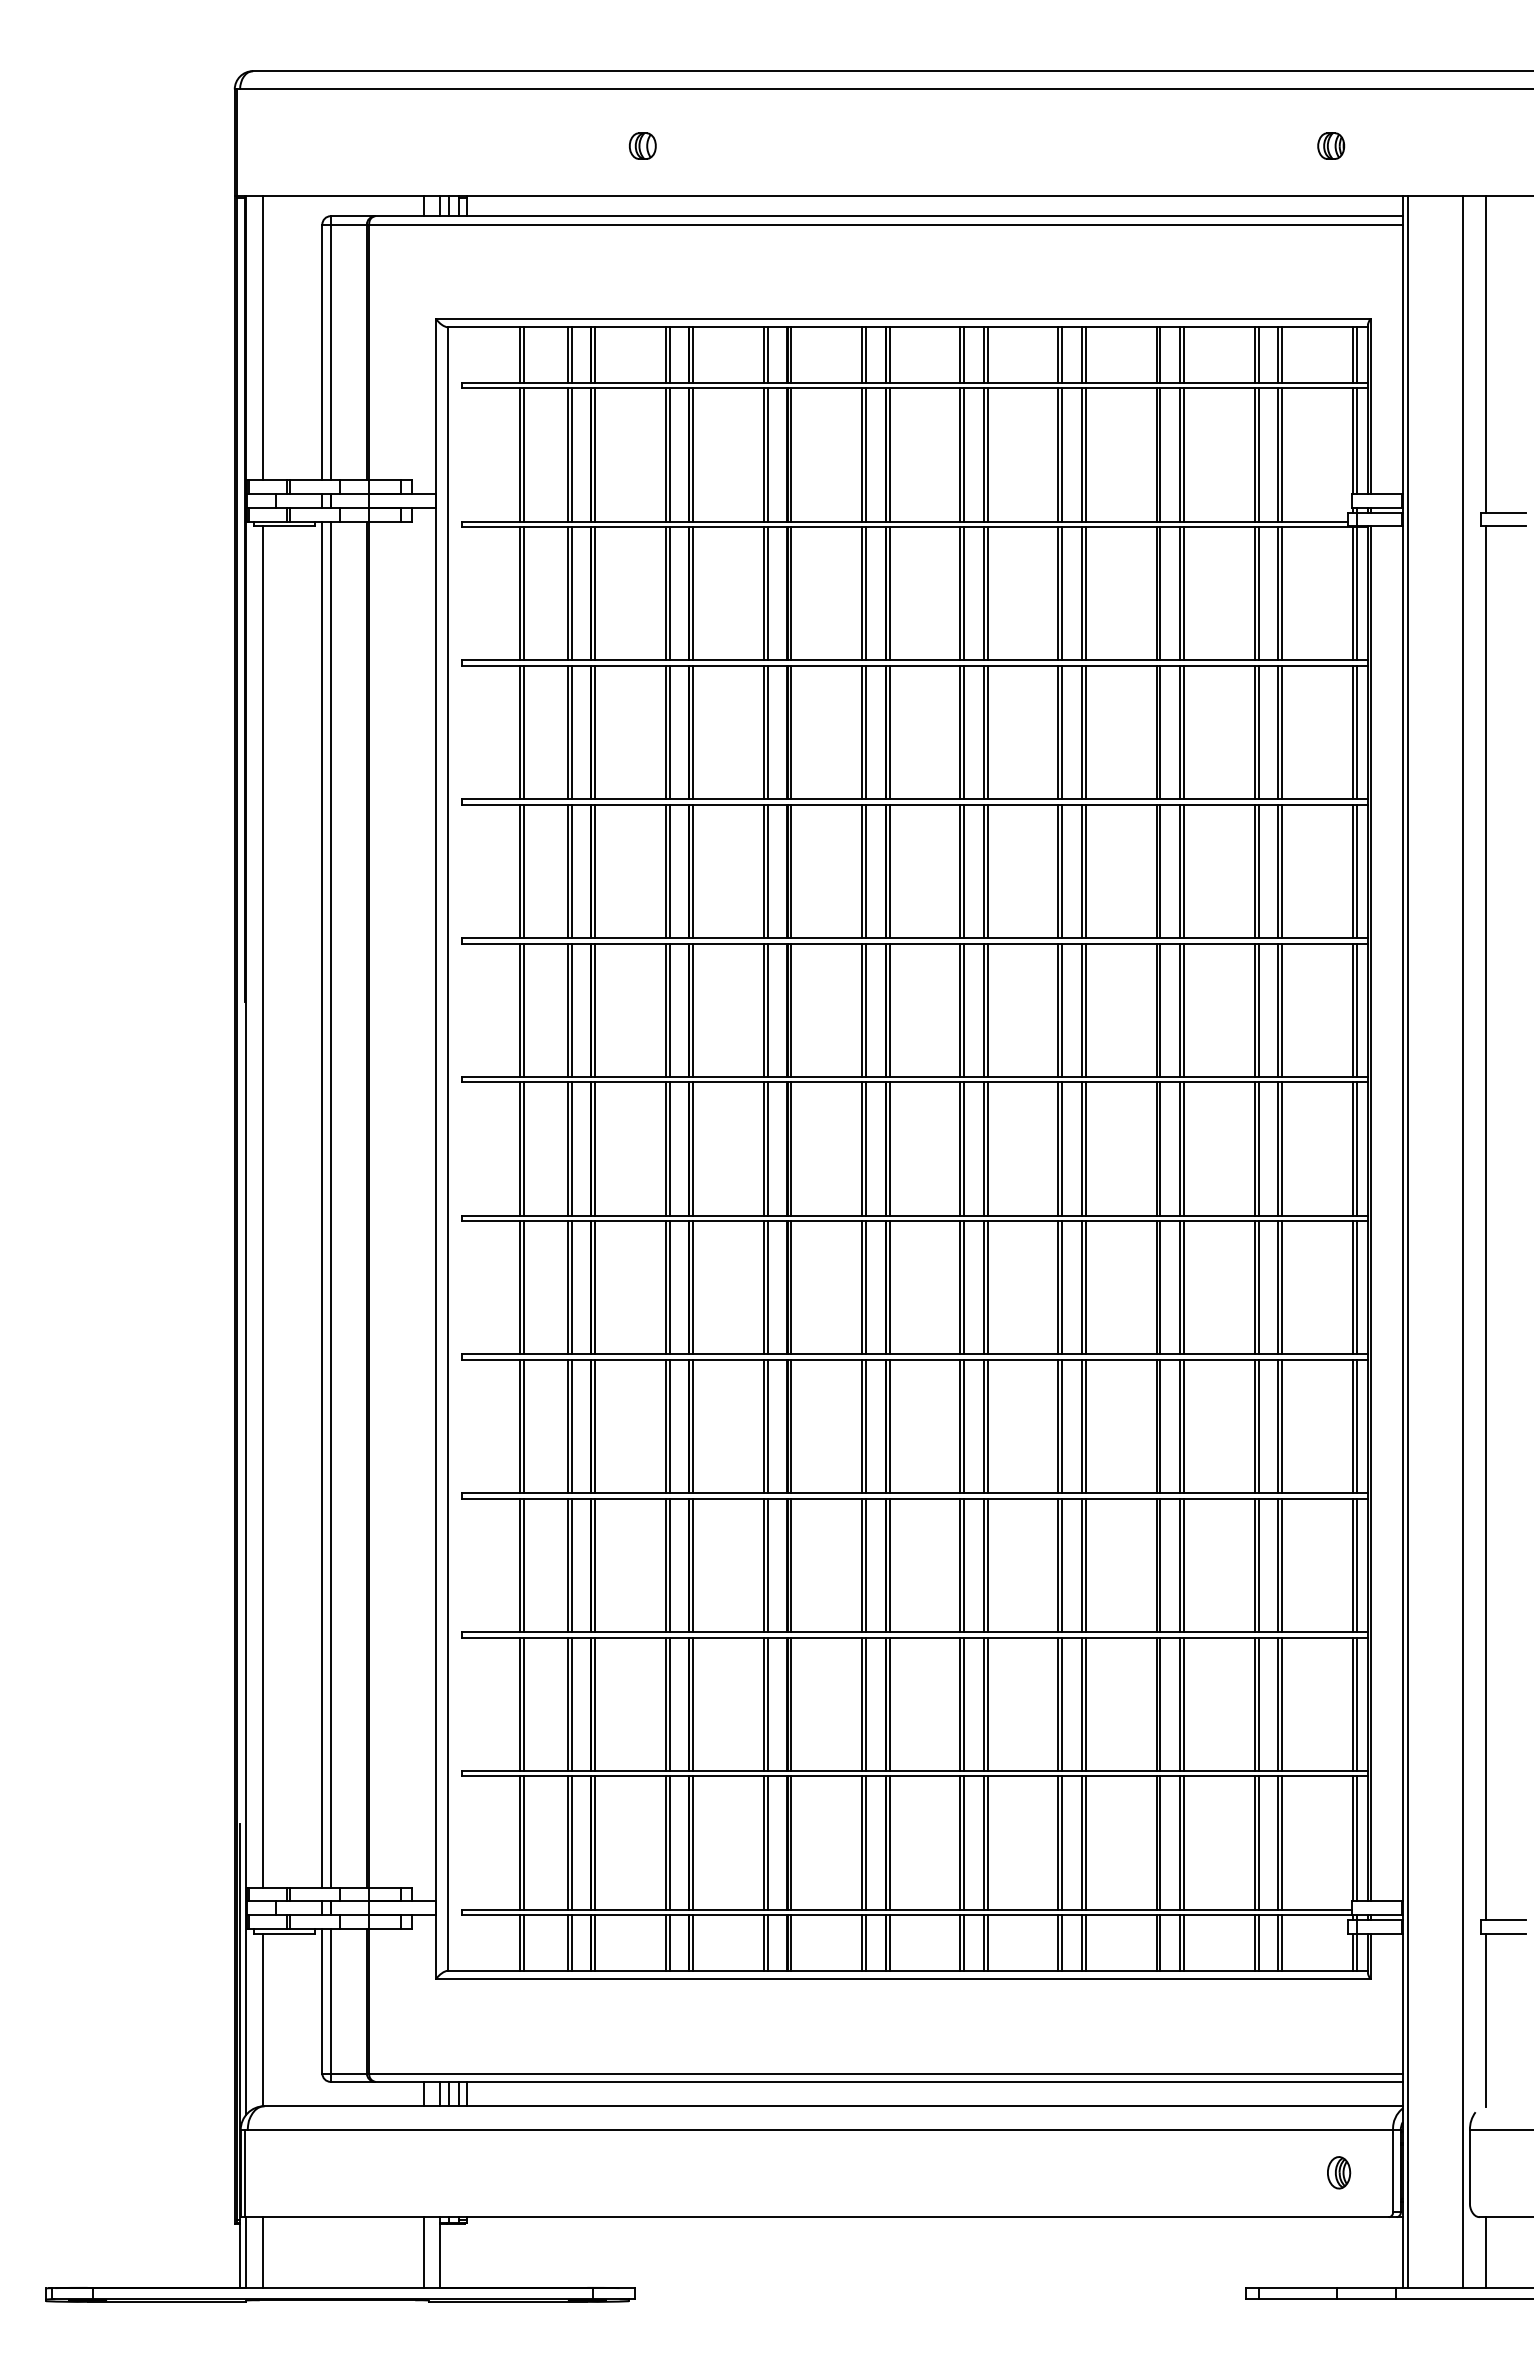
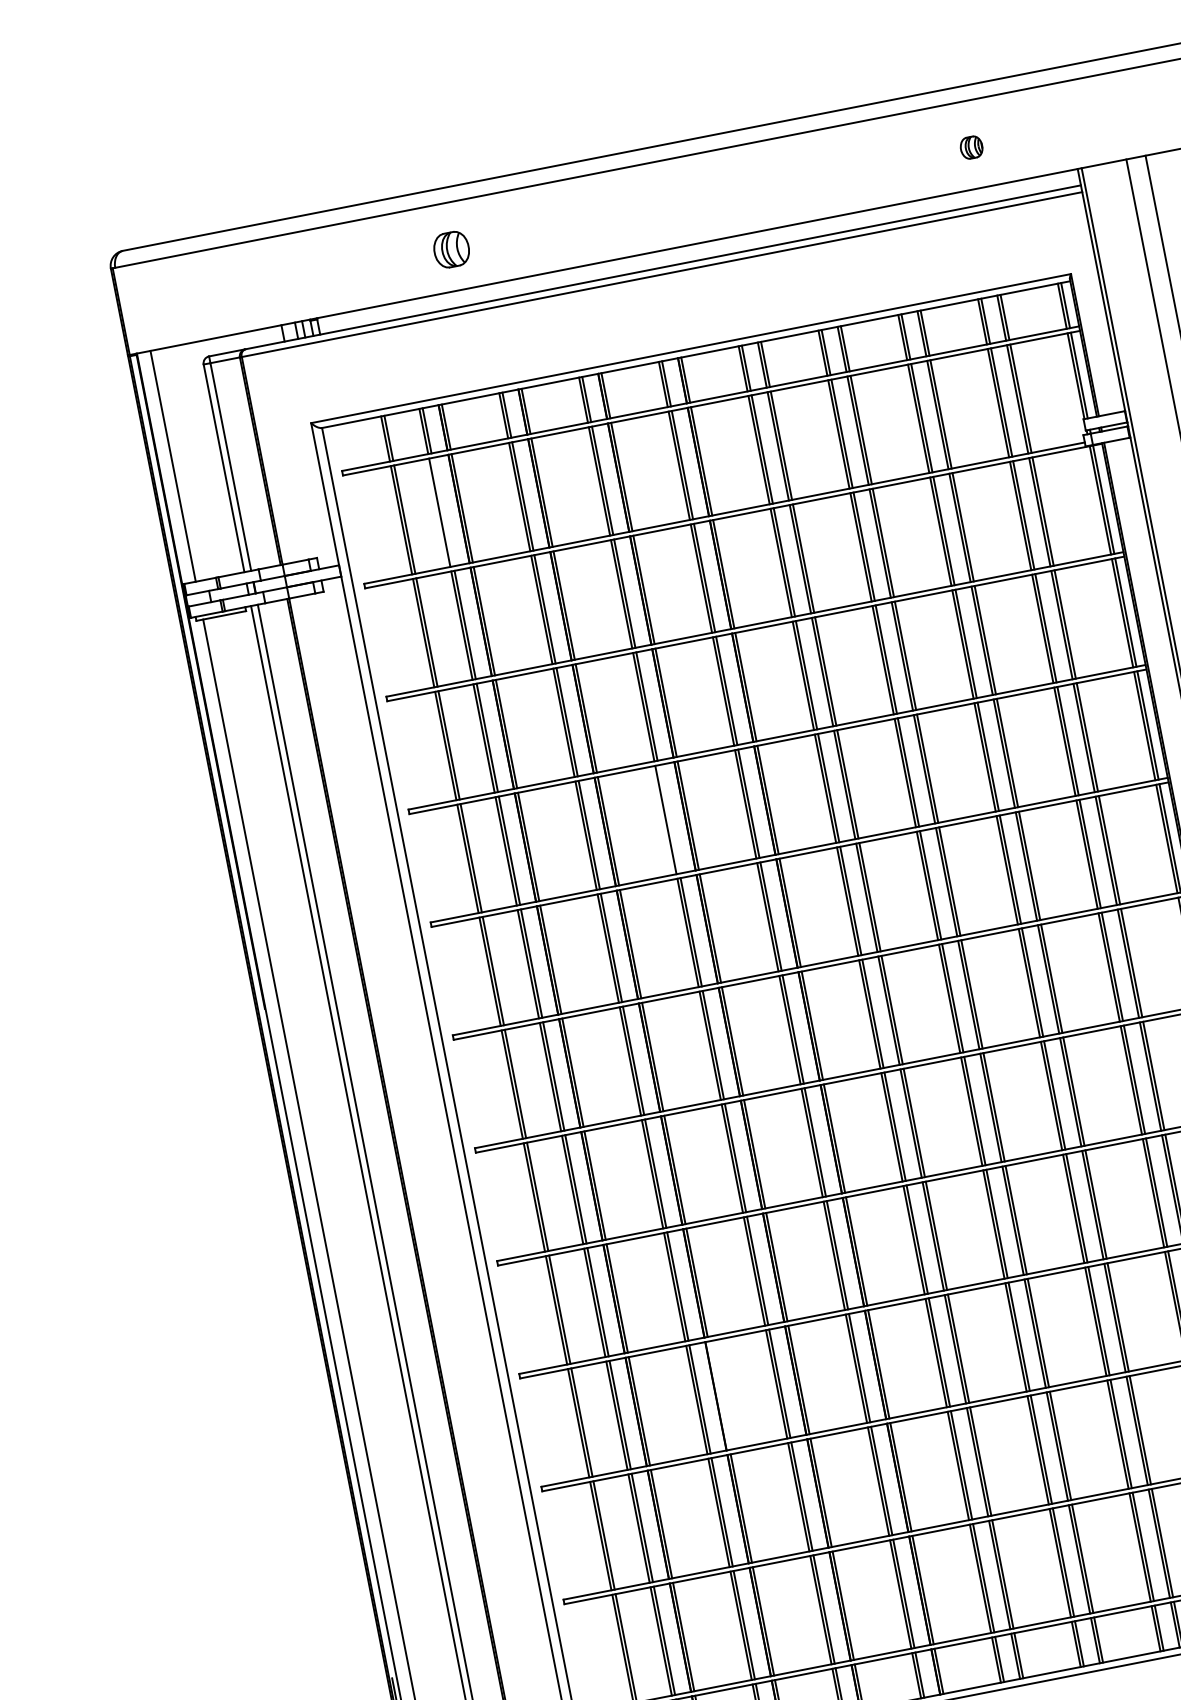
part: (642, 145) -> (451, 249), size x1.6
part: (1331, 145) -> (971, 147), moved
line: (571, 454) -> (442, 511), removed
line: (767, 871) -> (668, 819), removed
line: (693, 1565) -> (719, 1395), removed

